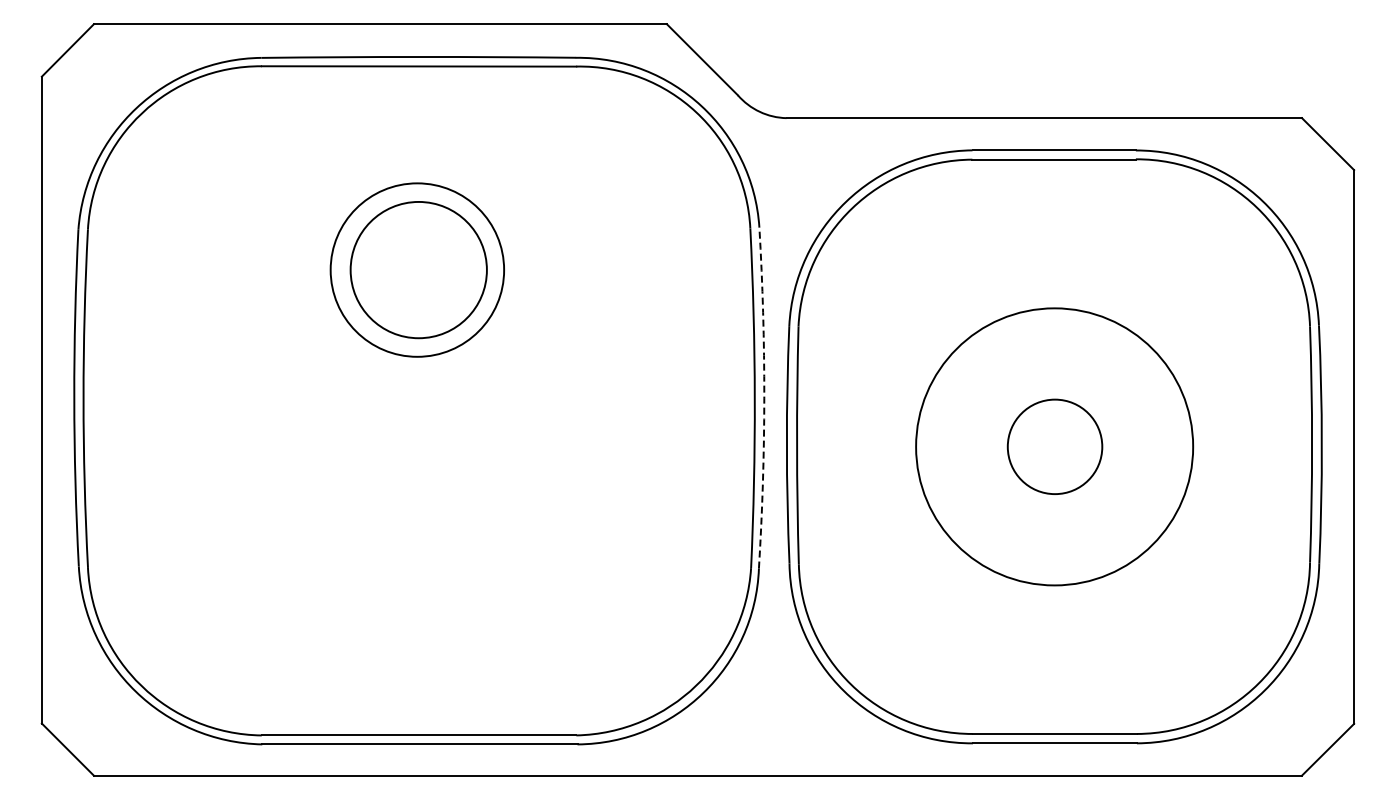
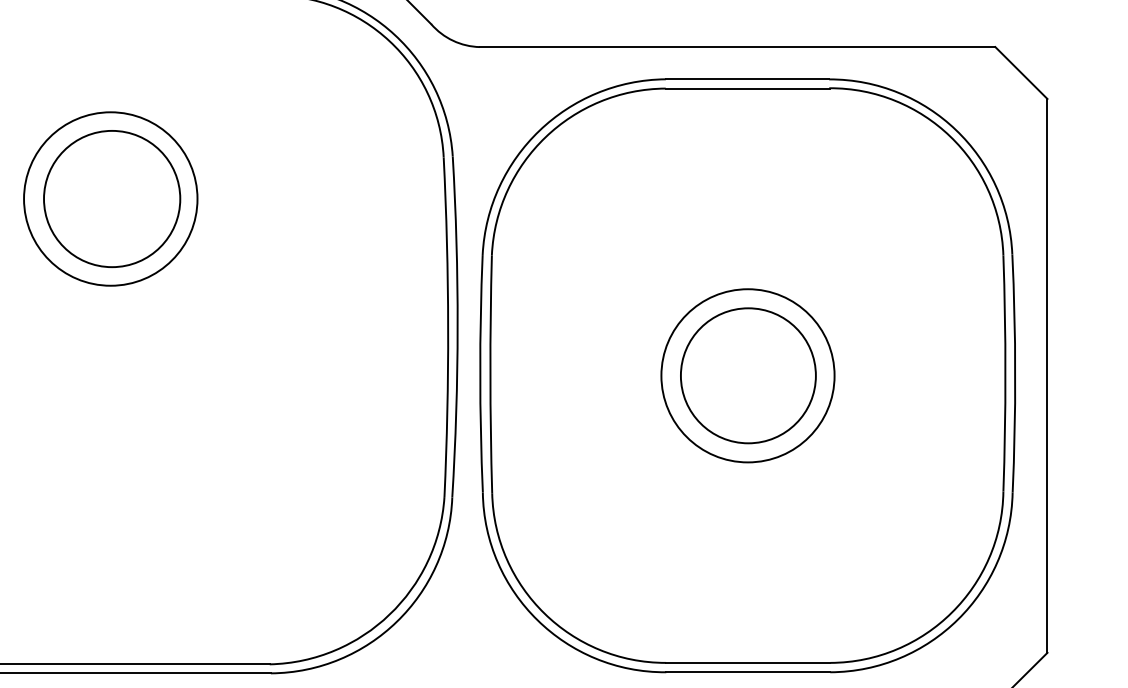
arc: (764, 398) -> (457, 327), dashed -> solid
circle: (1054, 446) -> (747, 375), size x0.62
circle: (1054, 446) -> (747, 375), size x1.43

